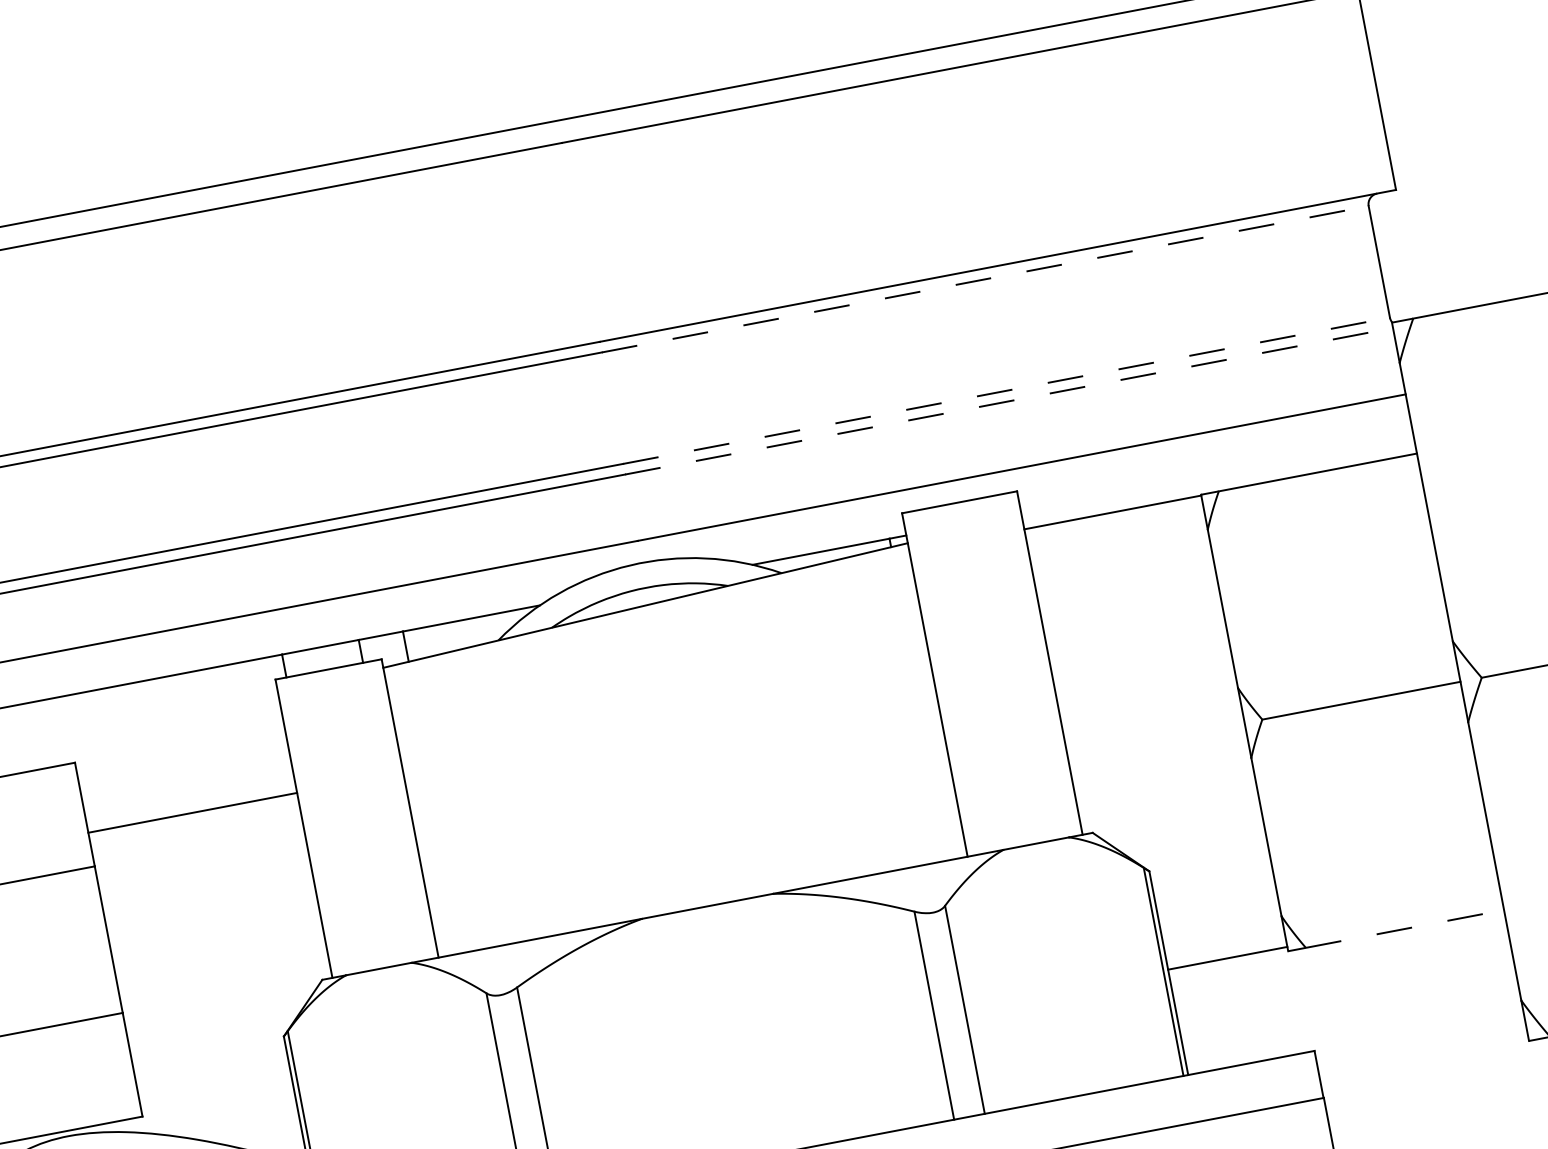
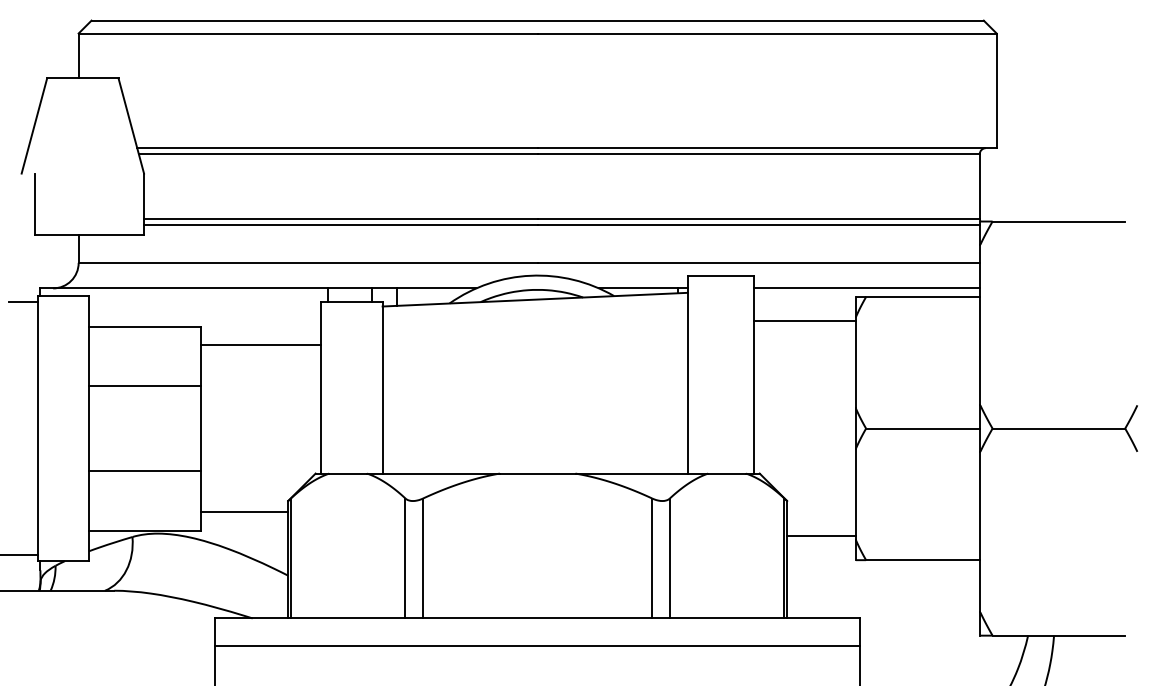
line: (986, 279) -> (759, 154), dashed -> solid
line: (1007, 390) -> (759, 218), dashed -> solid
line: (1009, 400) -> (759, 224), dashed -> solid
line: (1216, 476) -> (866, 288), added
line: (1112, 512) -> (804, 321), moved
line: (193, 811) -> (261, 344), moved
line: (1405, 929) -> (923, 560), dashed -> solid
line: (1227, 957) -> (821, 535), moved
line: (211, 1070) -> (244, 512), added

